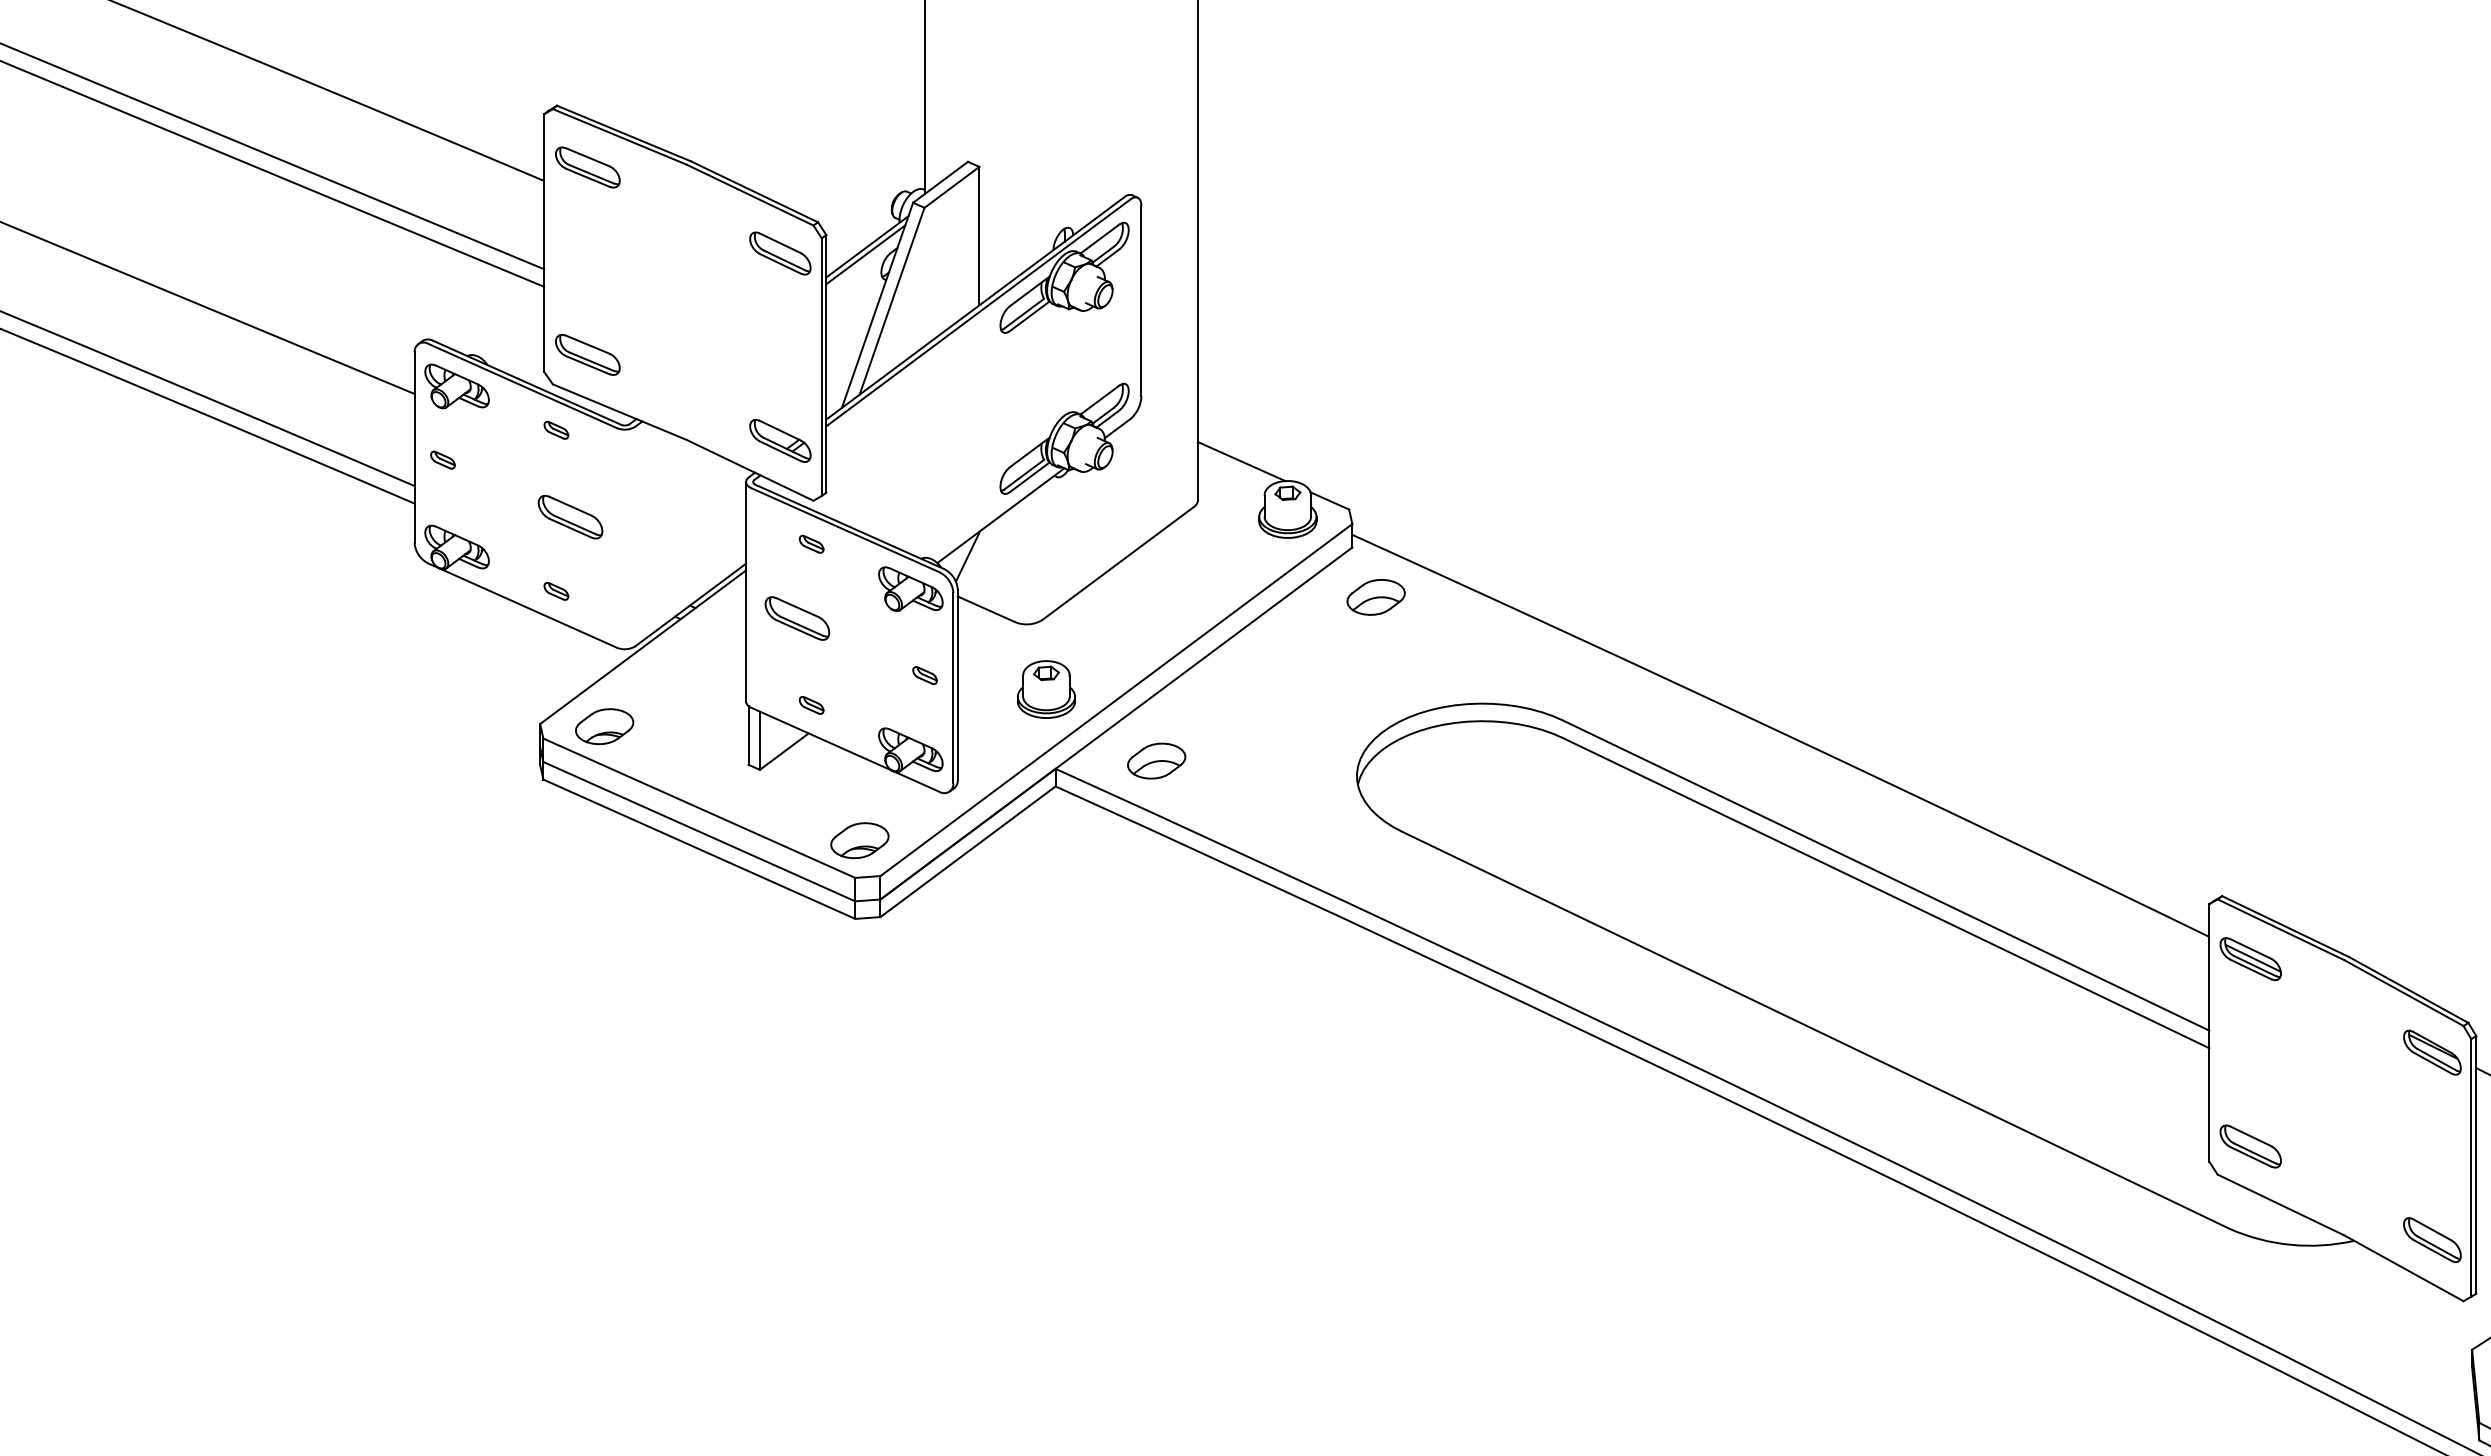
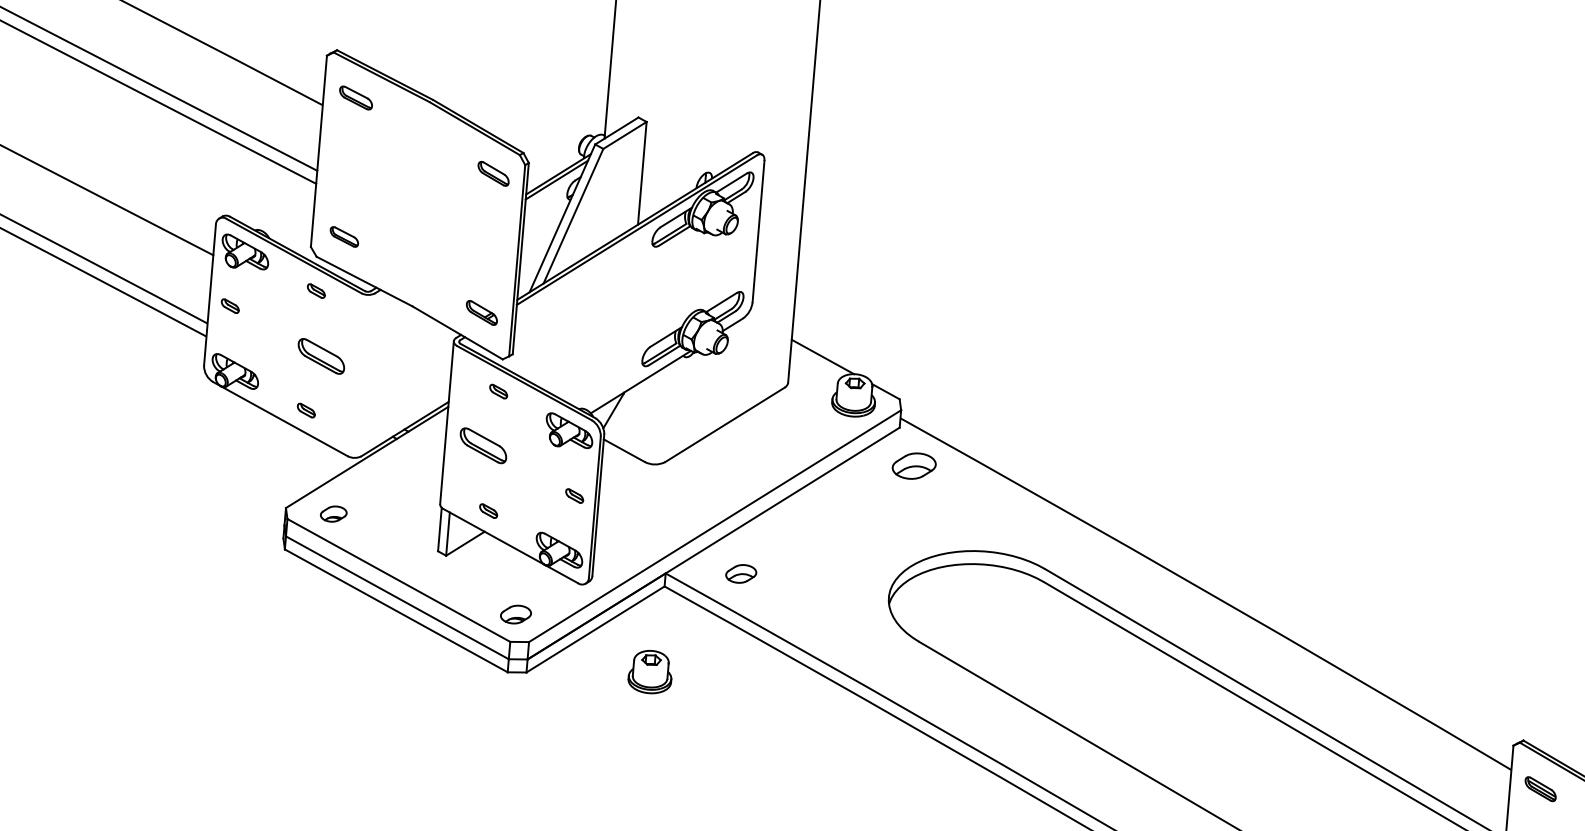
part: (587, 167) -> (355, 97), size x0.7
part: (780, 253) -> (493, 173), size x0.7
part: (587, 354) -> (344, 236), size x0.6
part: (780, 440) -> (482, 312), size x0.7
part: (1046, 689) -> (650, 672), moved
part: (604, 726) -> (333, 513), size x0.6
part: (1156, 760) -> (741, 573), size x0.7
part: (859, 840) -> (515, 614), size x0.7
part: (2250, 959) -> (1540, 789), size x0.7

